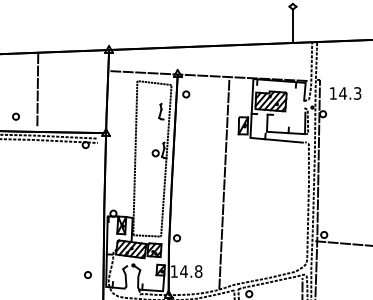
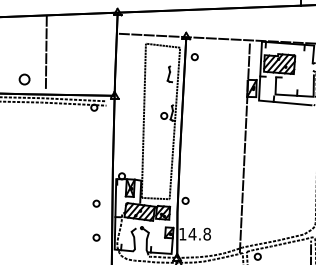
part: (15, 116) -> (24, 79), size x1.6
line: (224, 183) -> (245, 147), moved
part: (87, 240) -> (96, 203), added

